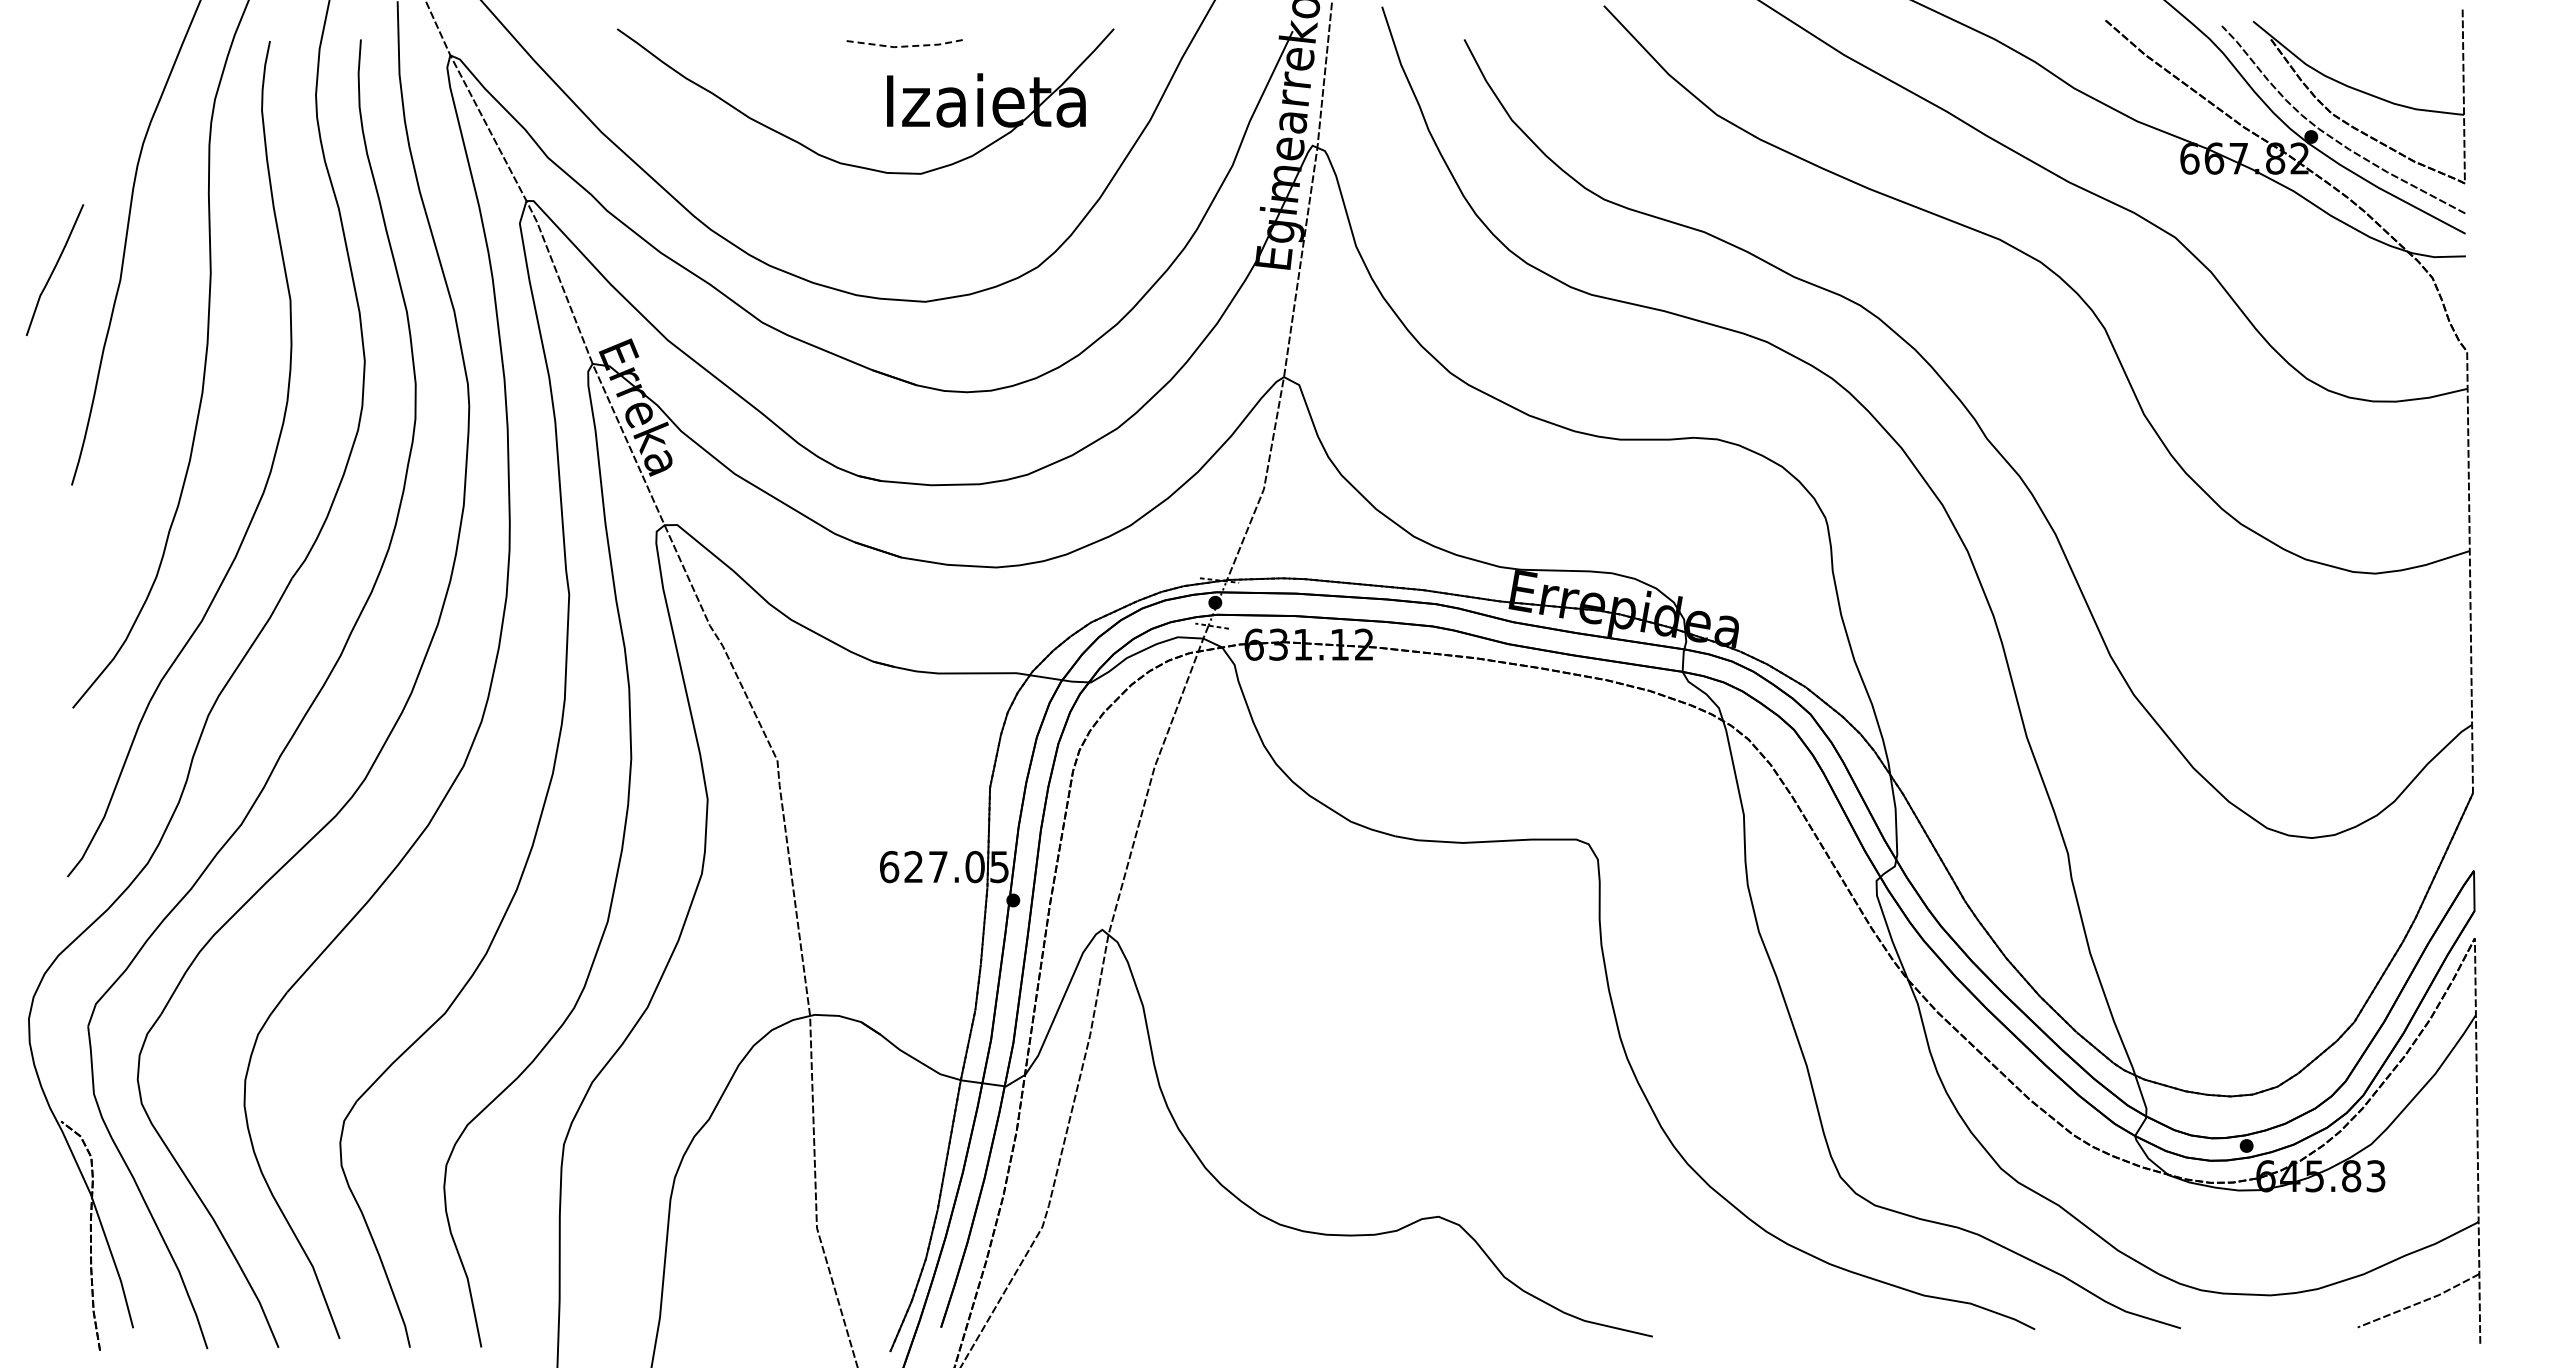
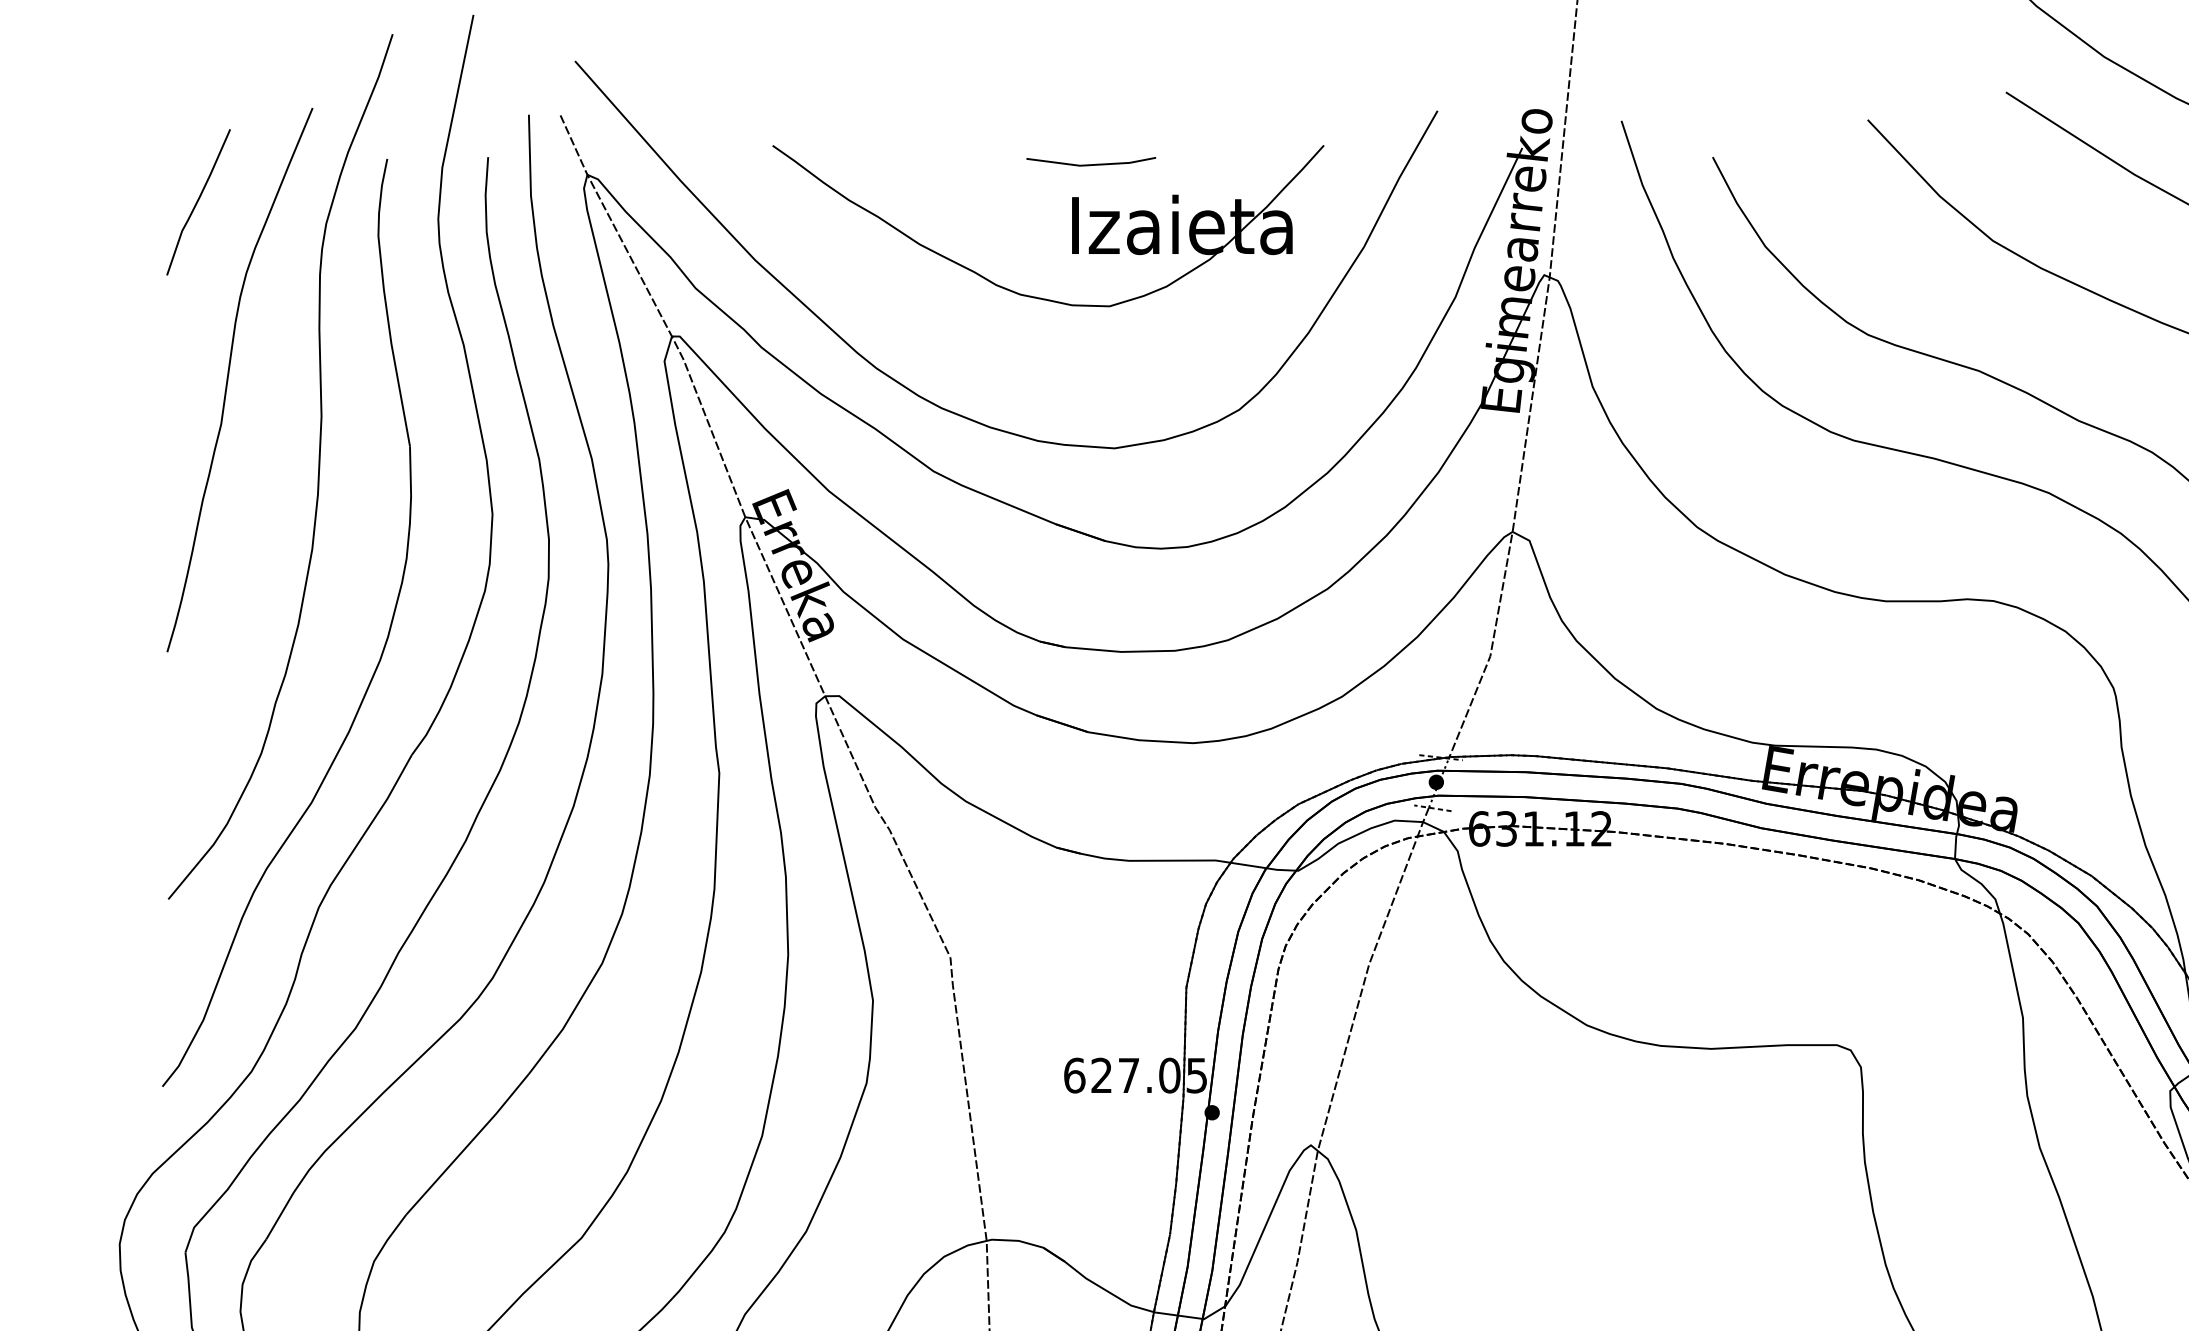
line: (904, 46) -> (1091, 164), dashed -> solid
curve: (54, 270) -> (198, 202), moved

